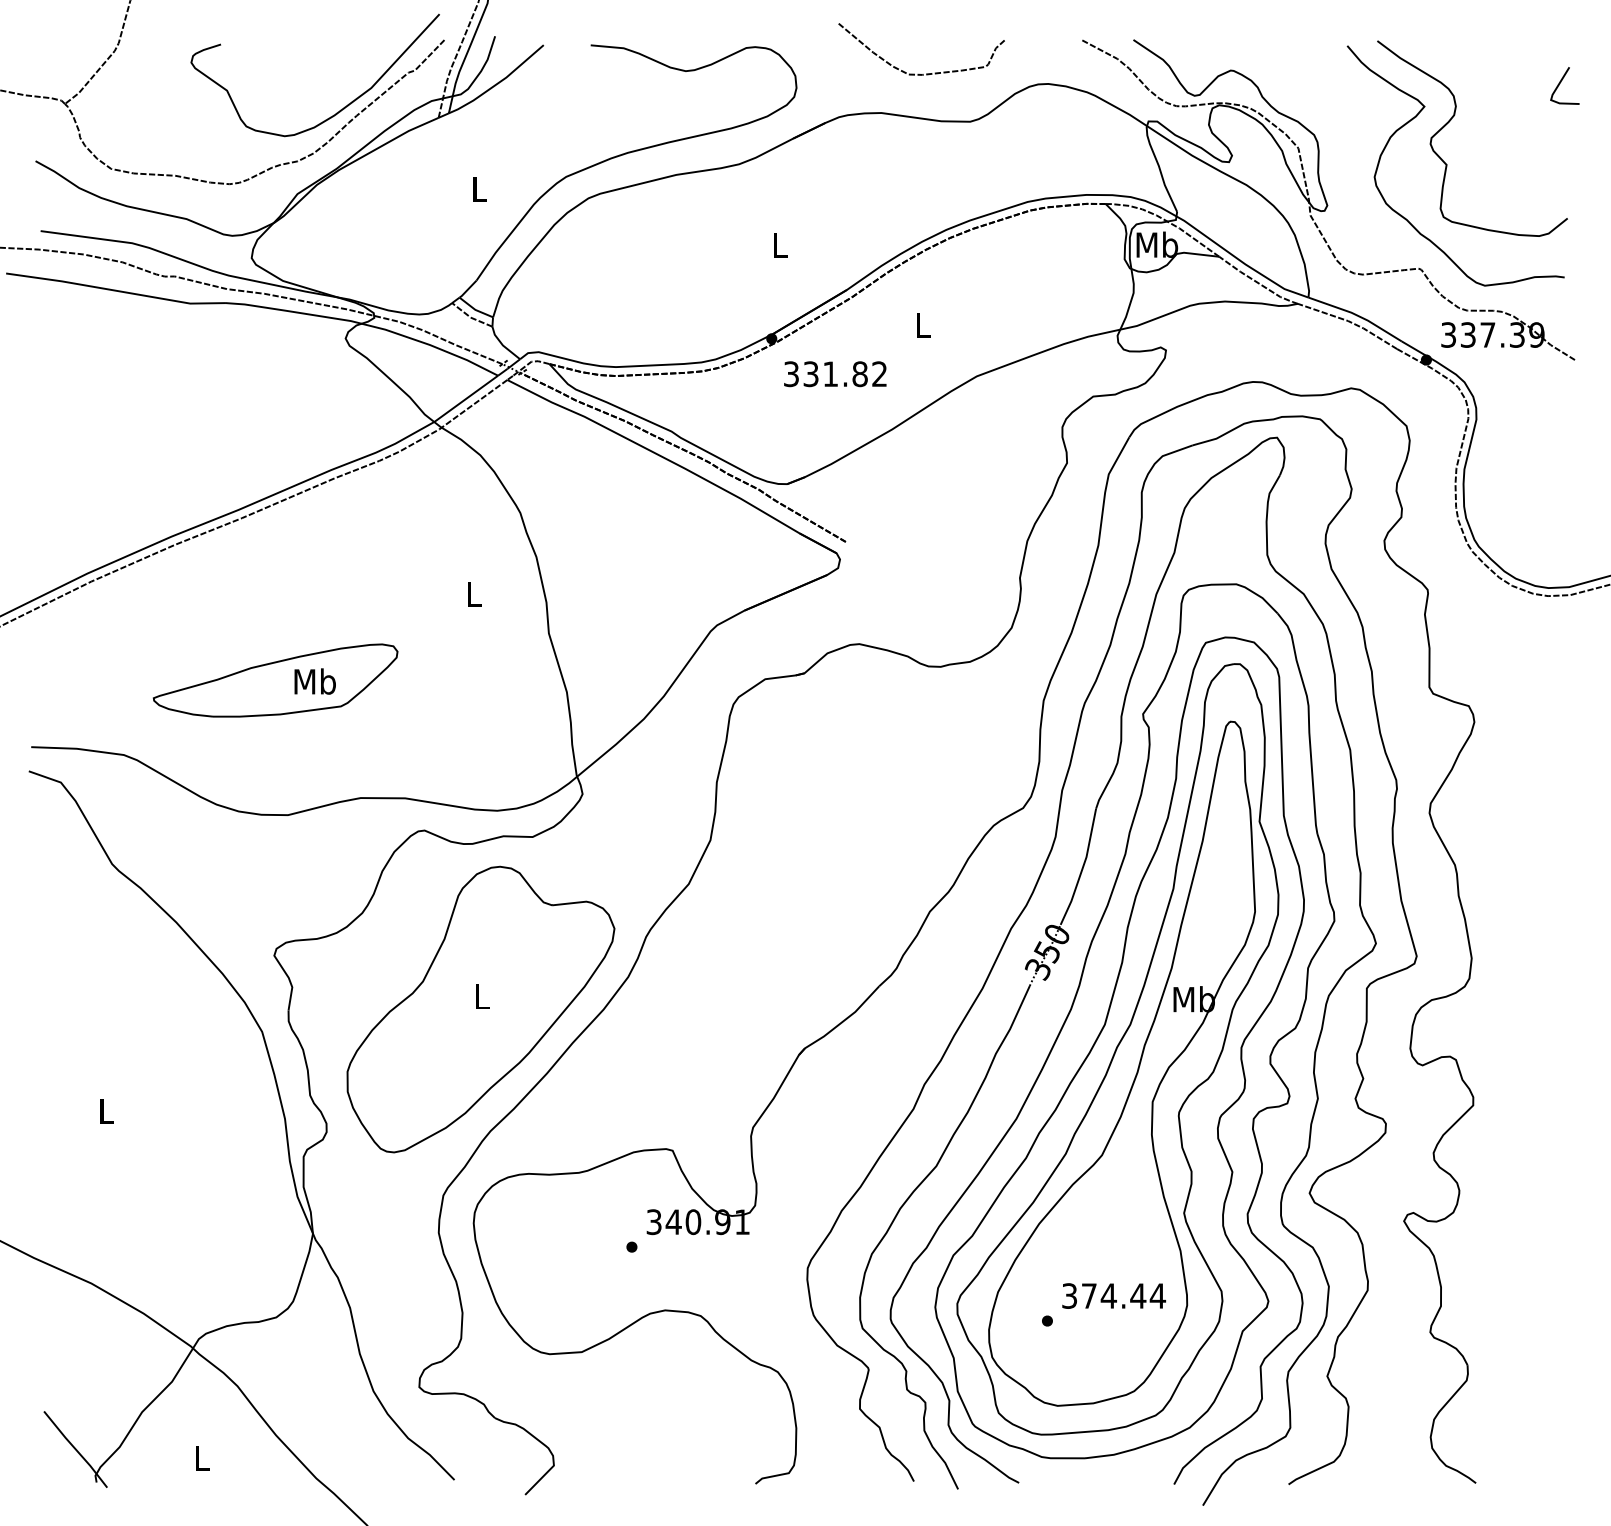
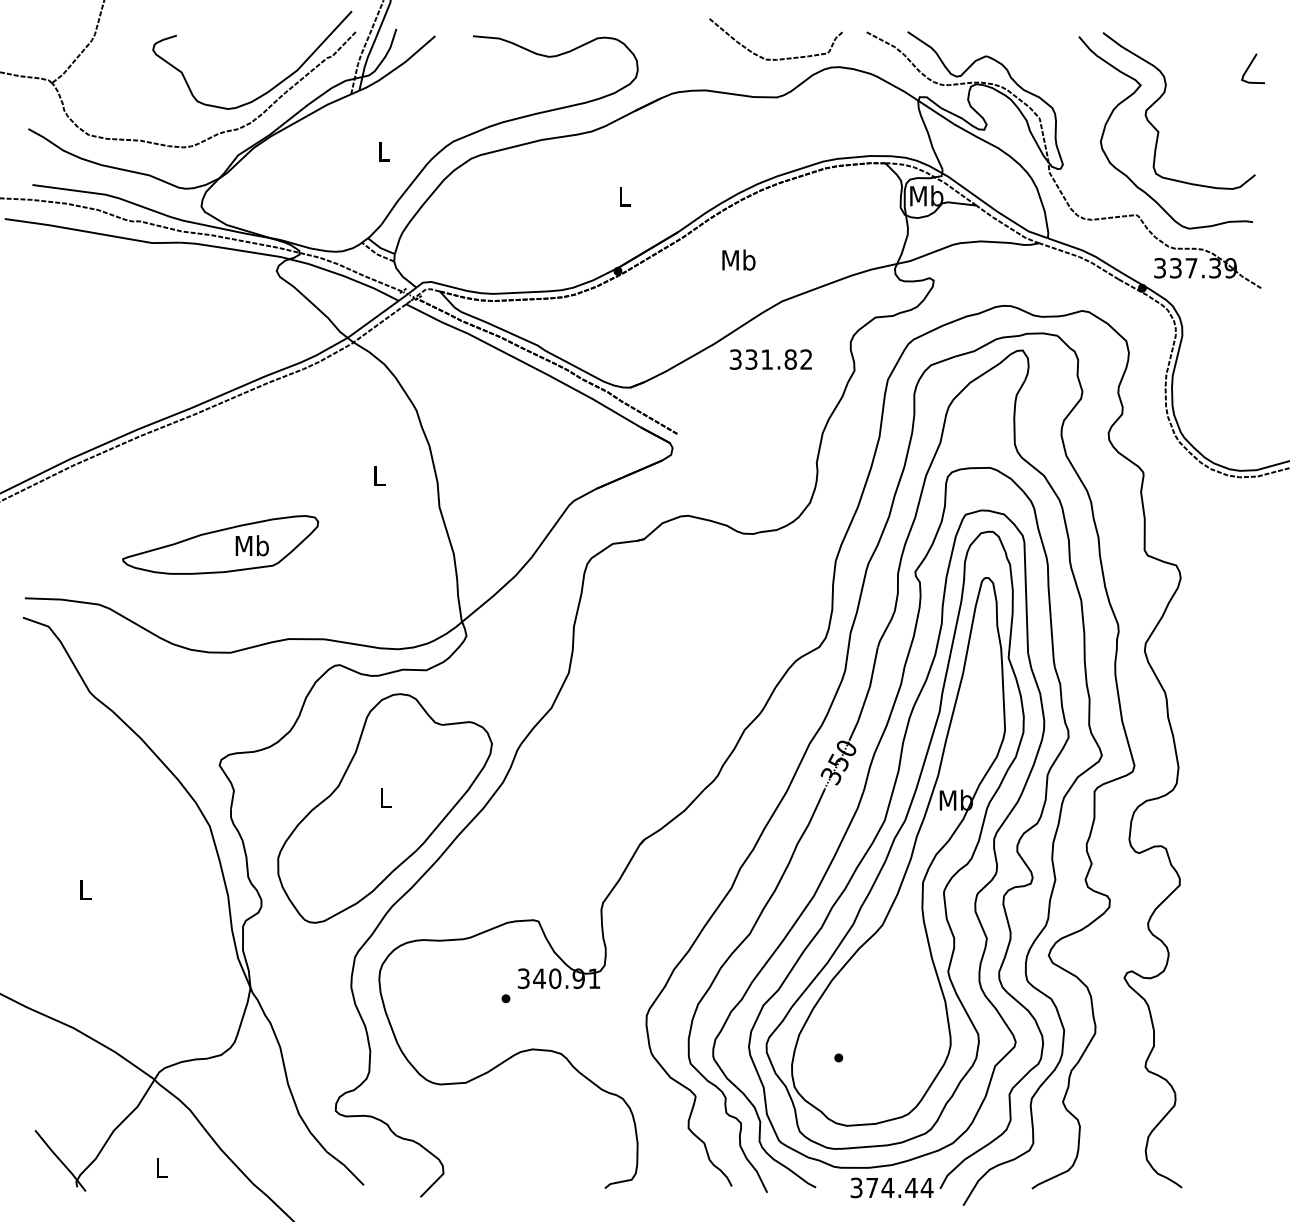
curve: (918, 73) -> (773, 58), moved
text: (922, 324) -> (738, 259), L -> Mb
text: (834, 374) -> (770, 359), moved
text: (1113, 1295) -> (891, 1187), moved

